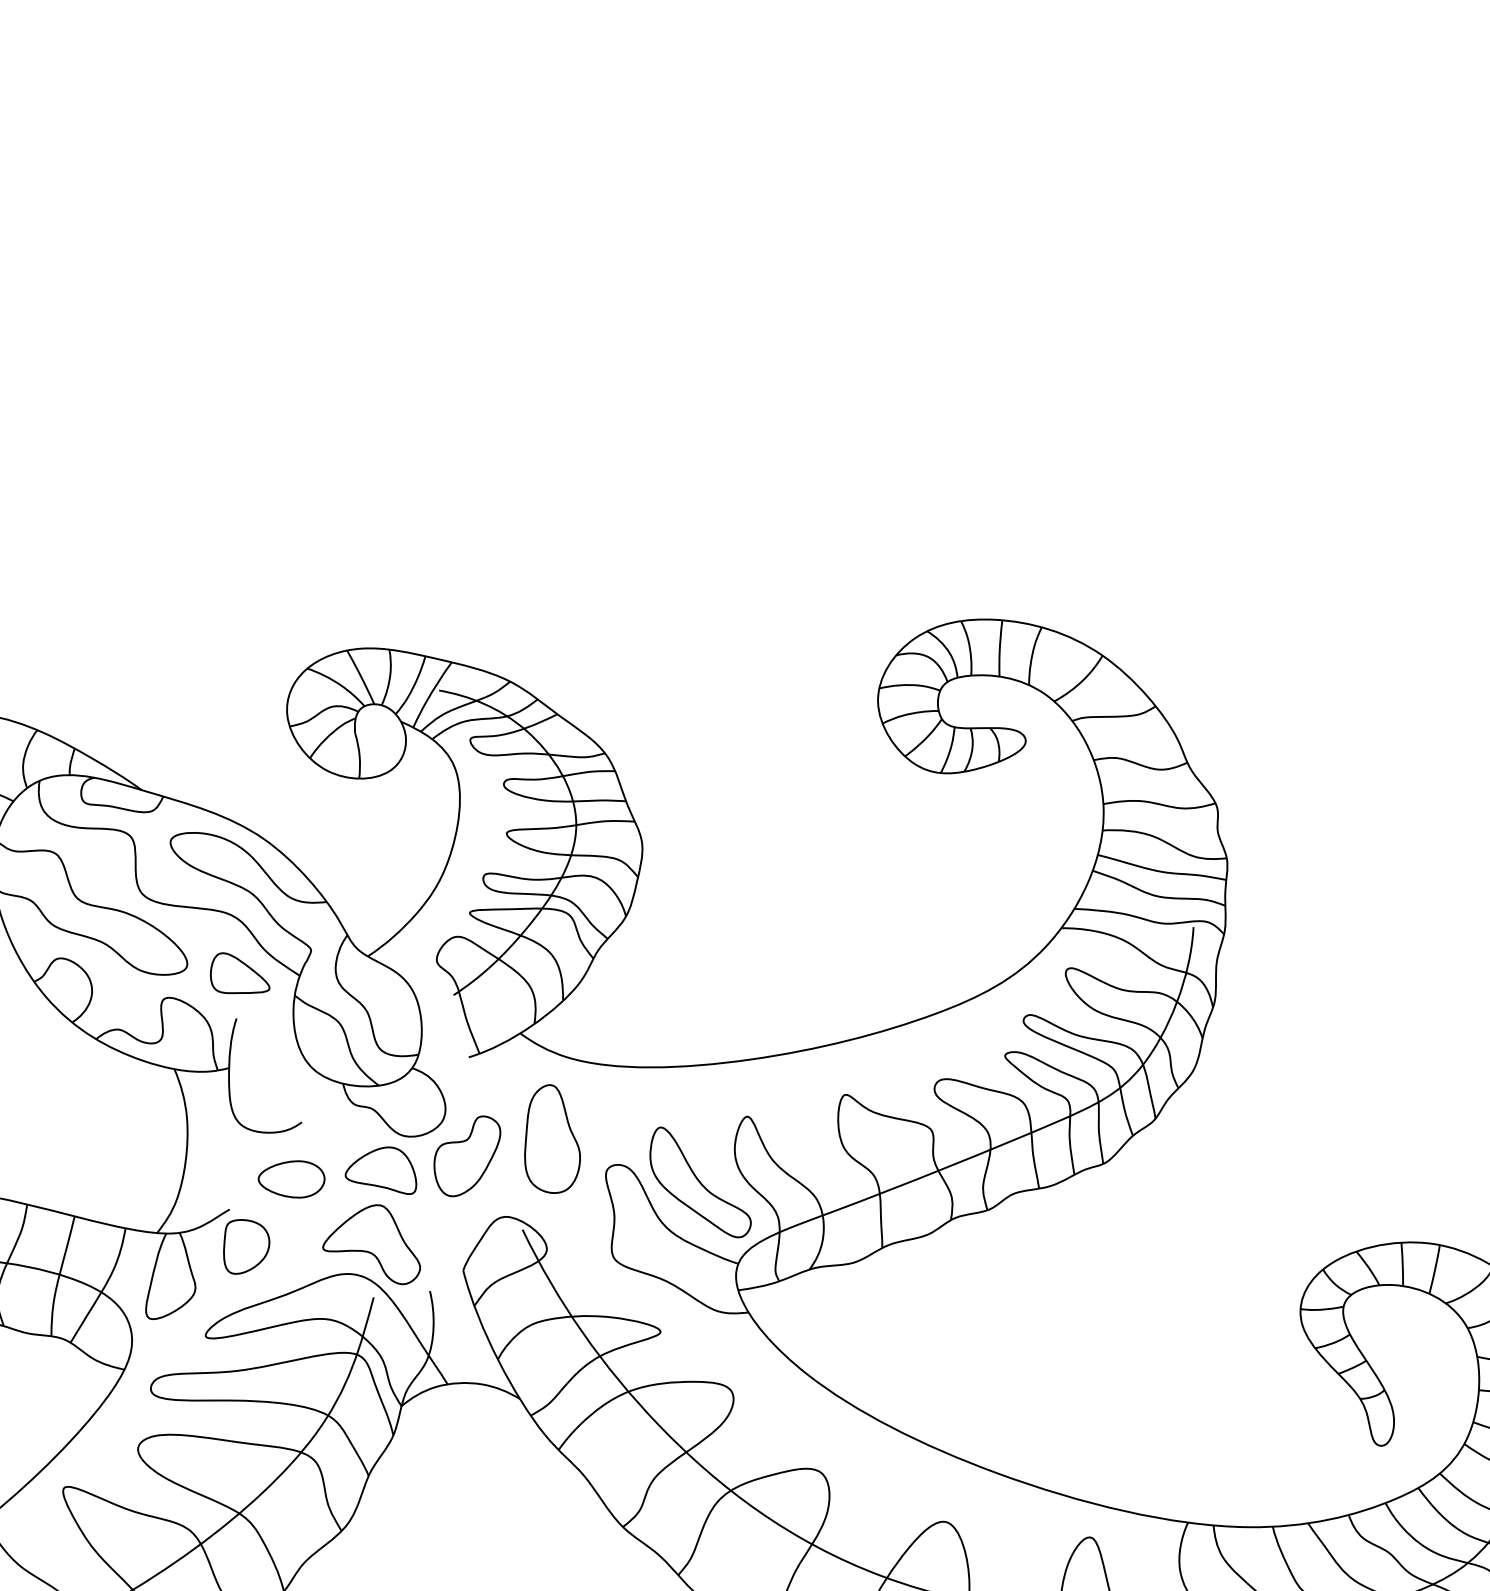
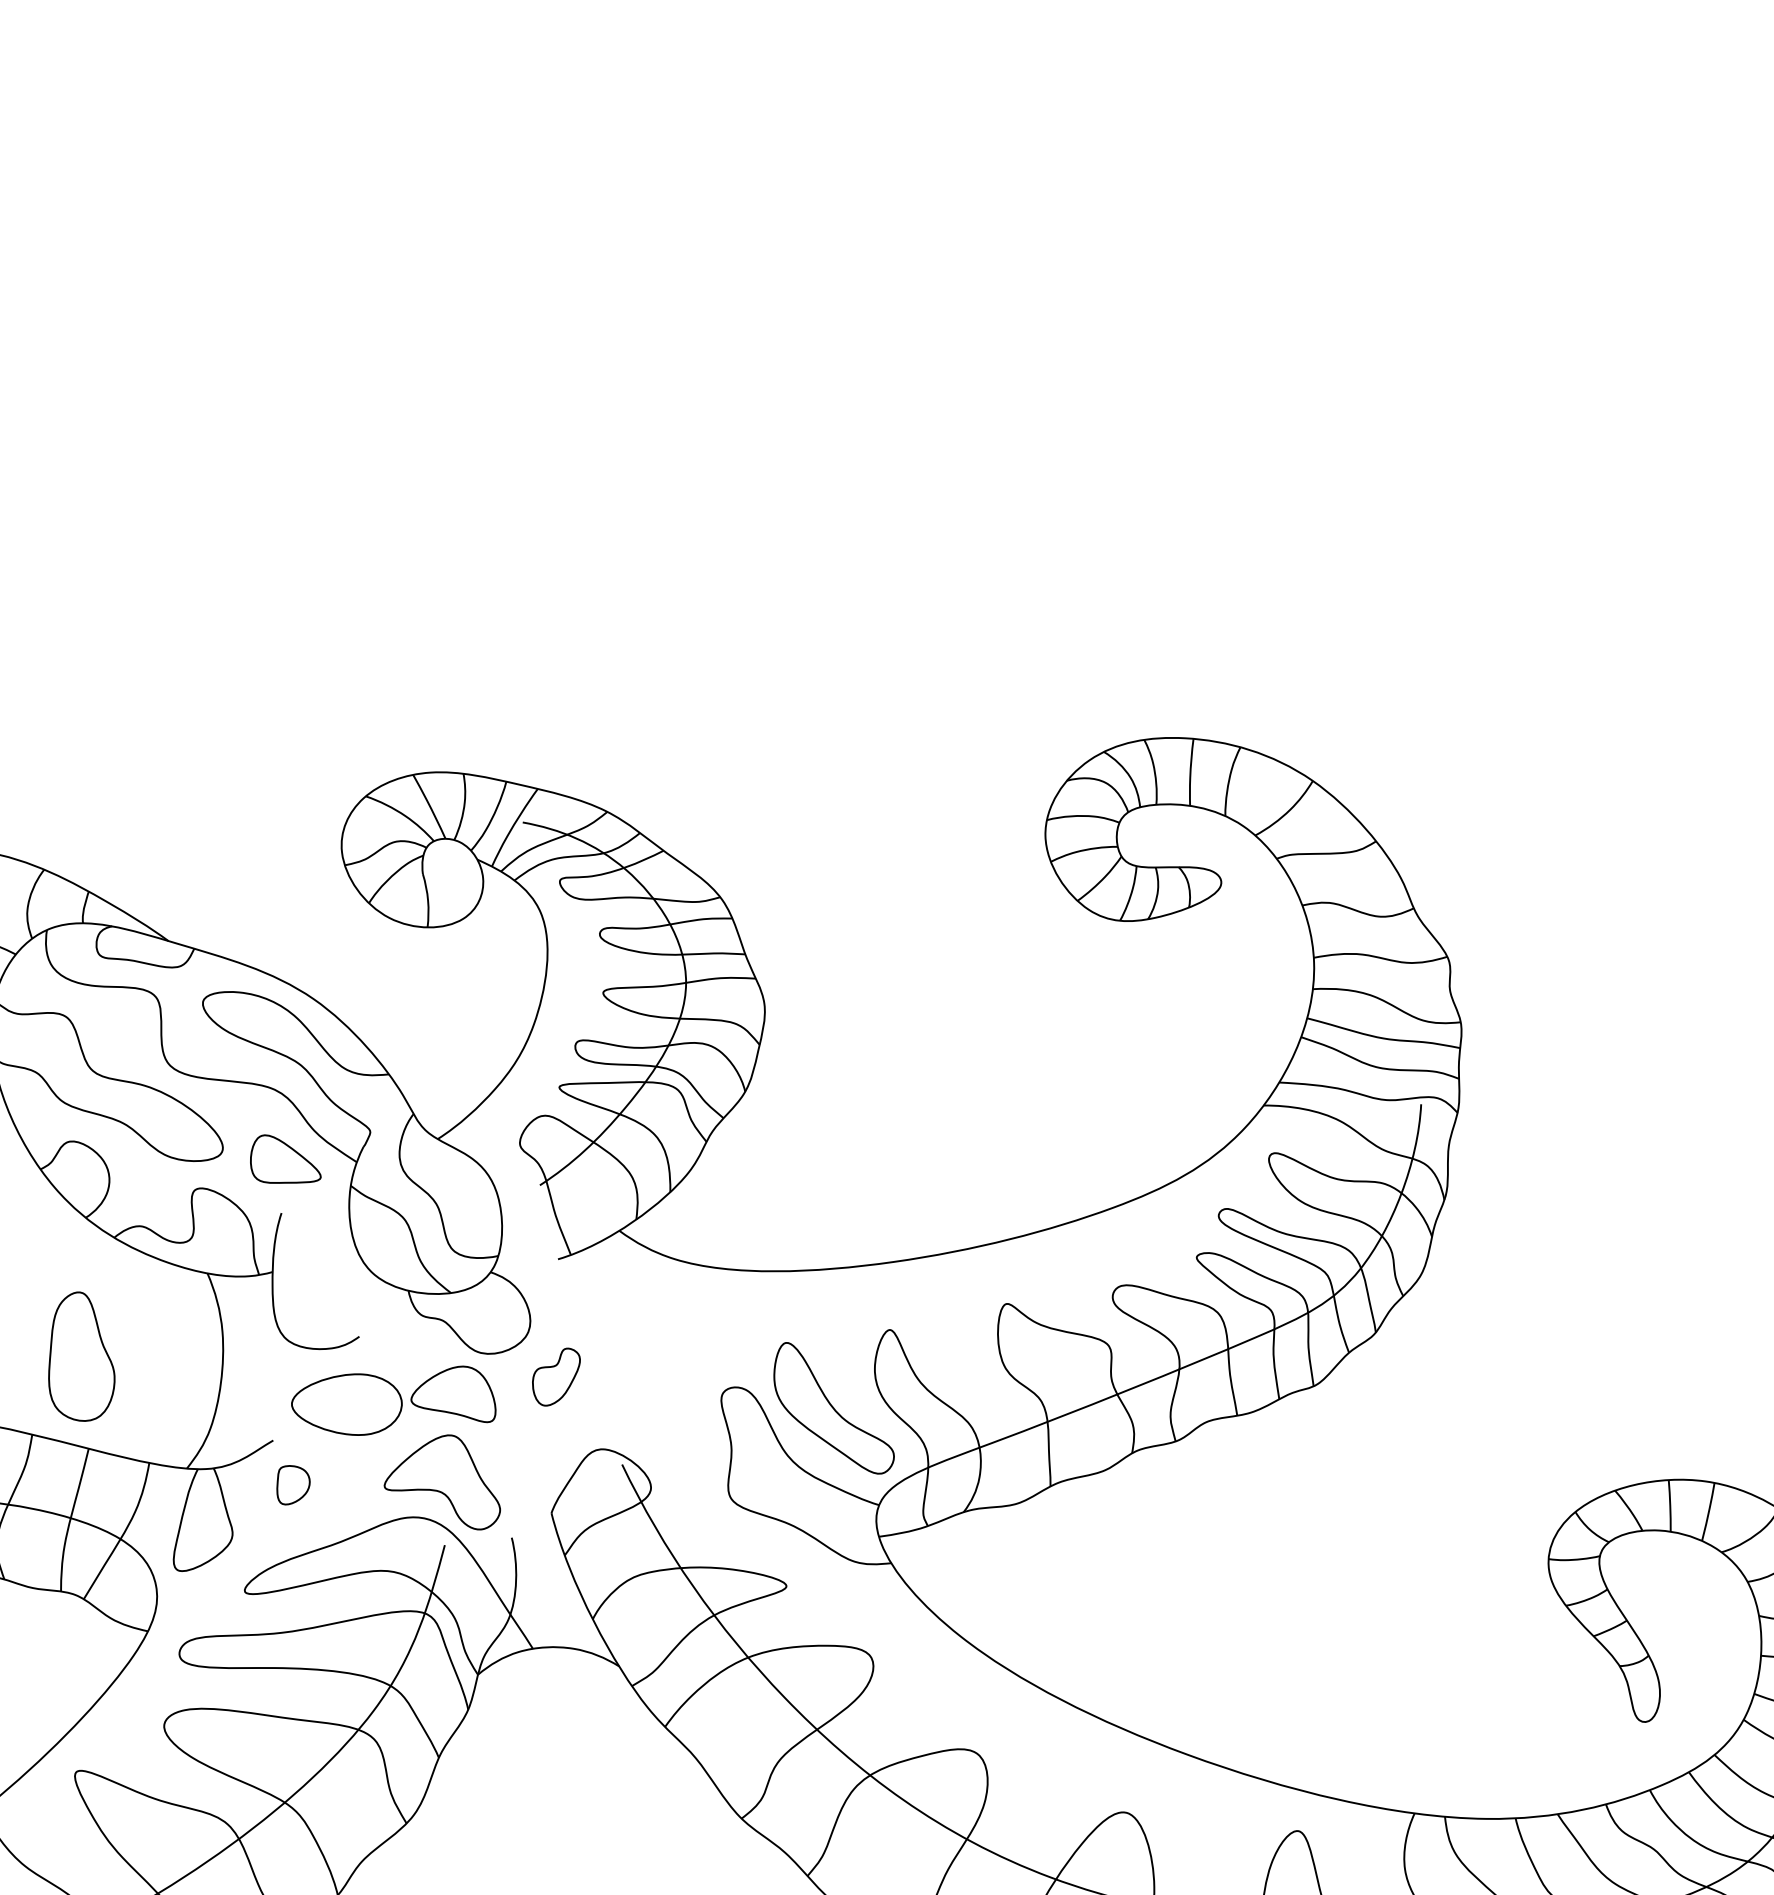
part: (552, 1138) -> (81, 1356), moved
part: (467, 1155) -> (556, 1376), size x0.6
part: (291, 1179) -> (347, 1404), size x1.4
part: (246, 1247) -> (293, 1485), size x0.6

